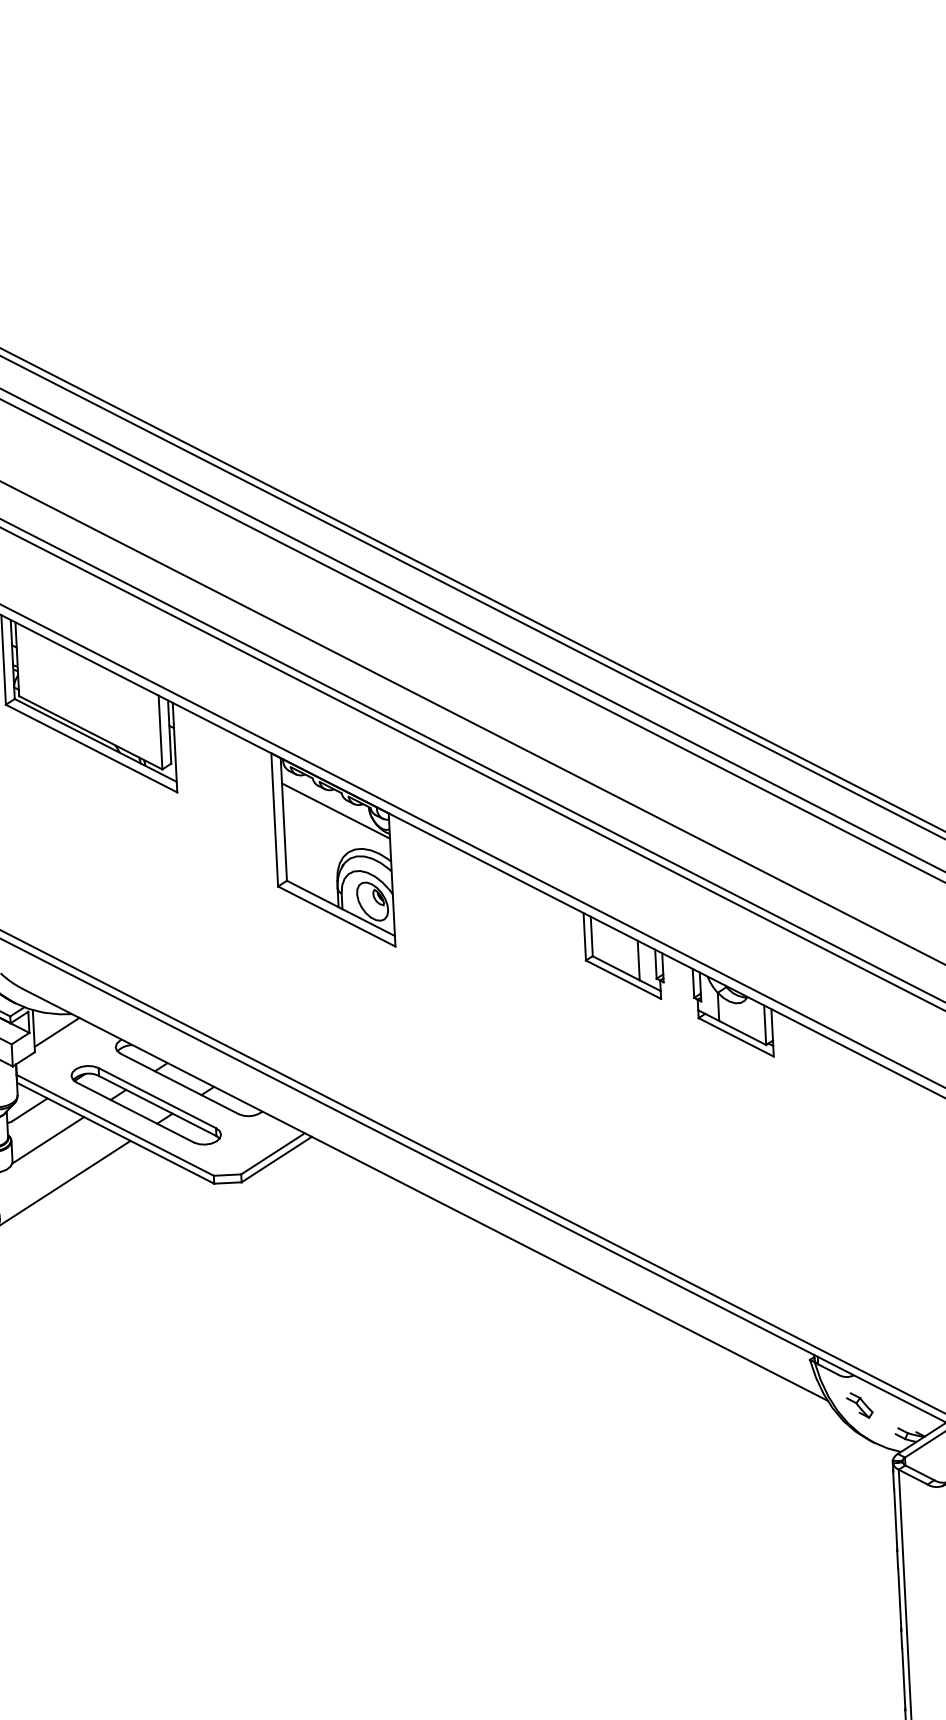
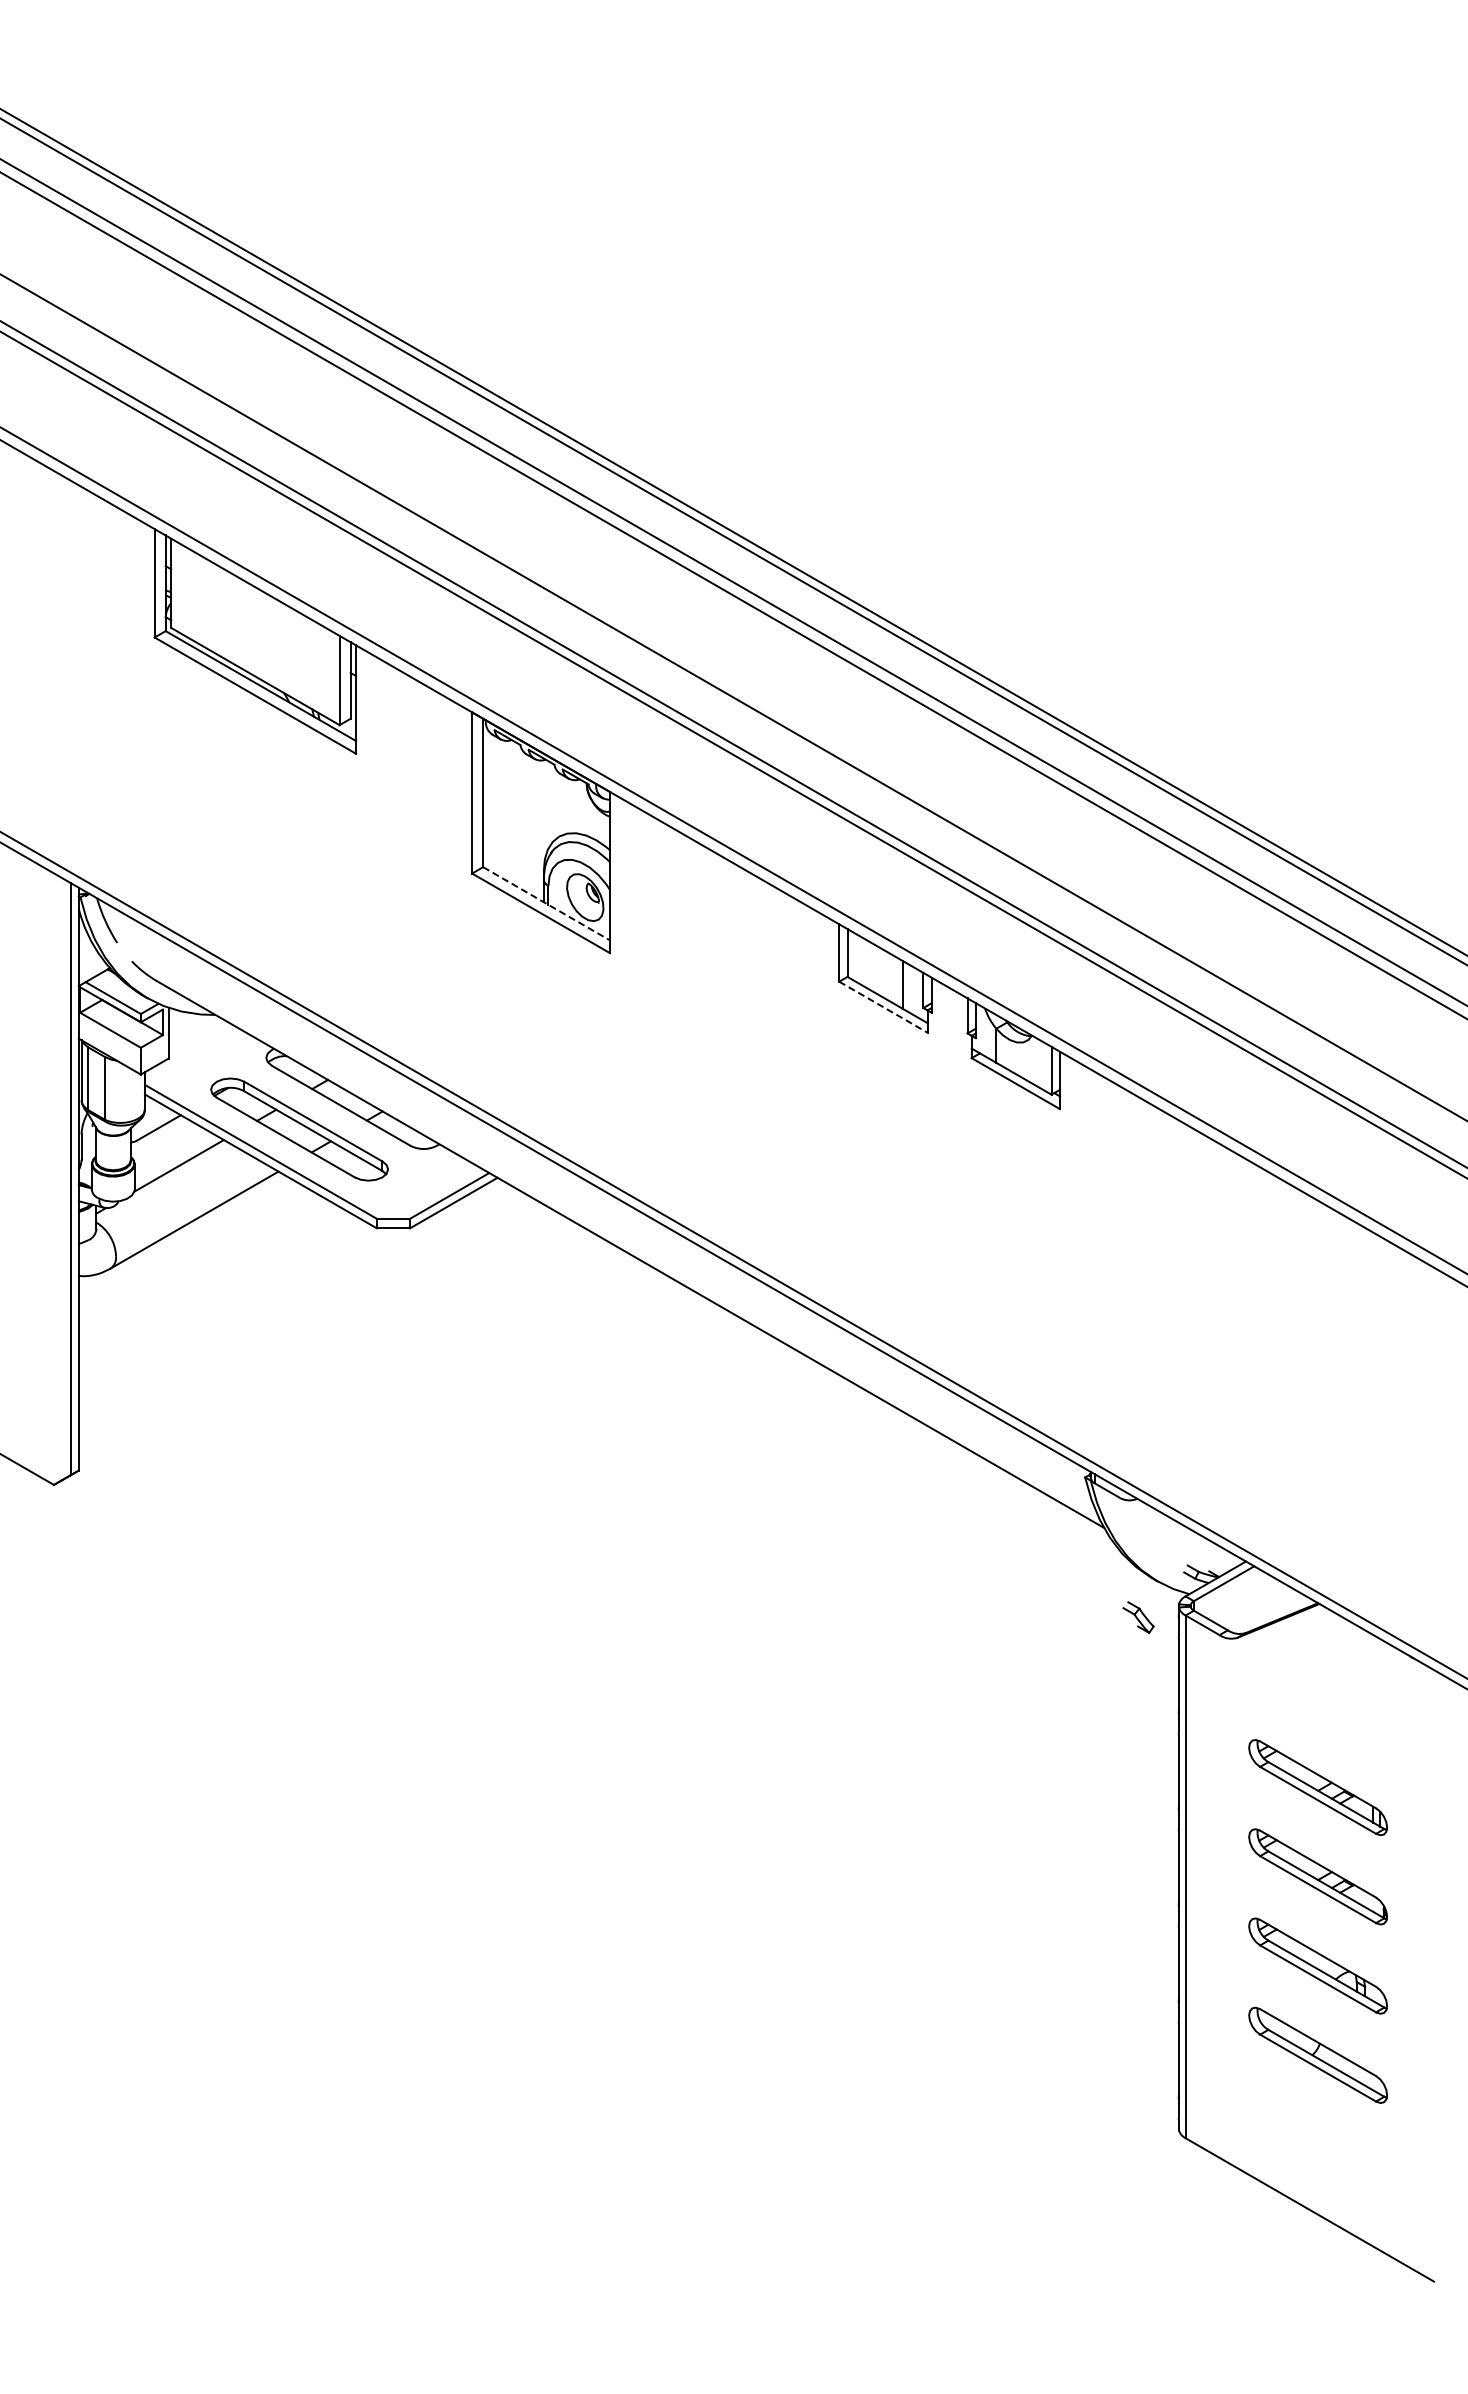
line: (335, 810) -> (546, 785), removed
line: (341, 908) -> (547, 904), solid -> dashed
line: (623, 979) -> (883, 1007), solid -> dashed
line: (57, 1032) -> (196, 1036), removed
part: (859, 1405) -> (1138, 1617), moved

